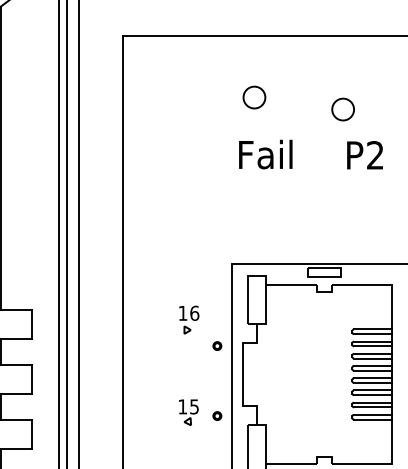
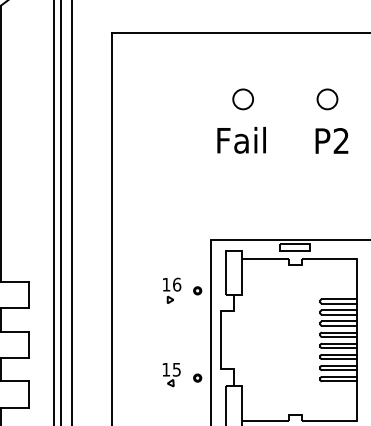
circle: (254, 97) -> (243, 99), moved
circle: (342, 109) -> (326, 99), moved
part: (217, 345) -> (197, 290), moved

